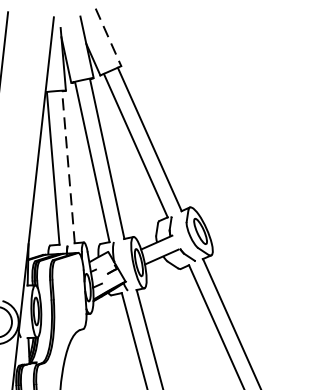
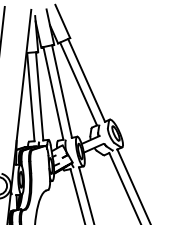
line: (107, 37) -> (62, 21), dashed -> solid
line: (68, 165) -> (39, 95), dashed -> solid

